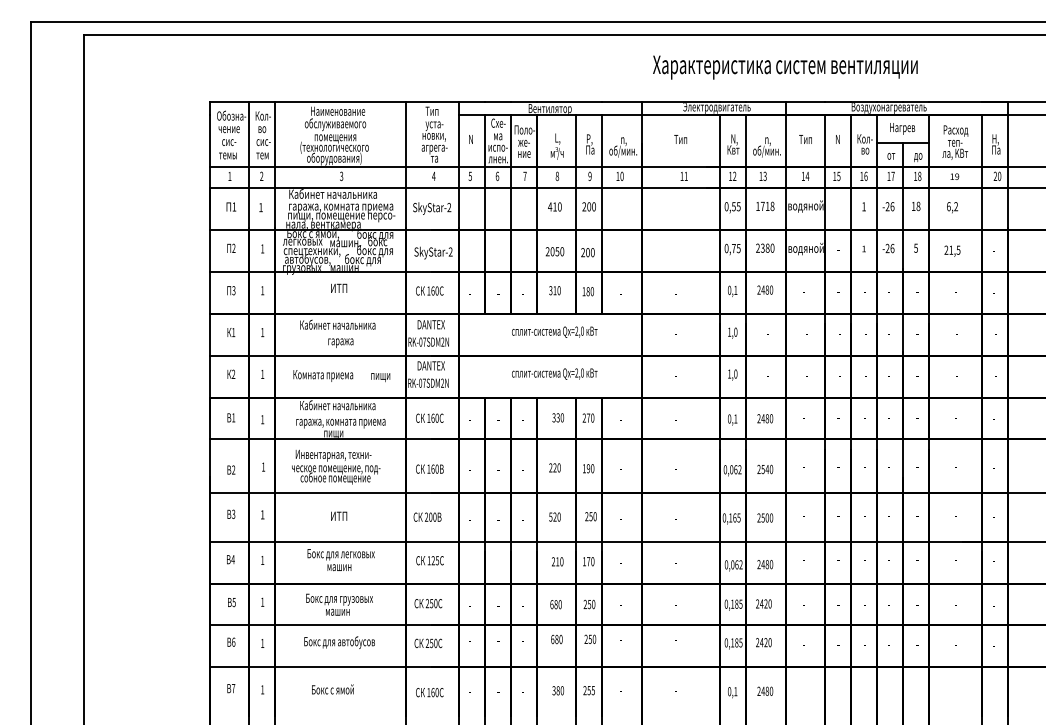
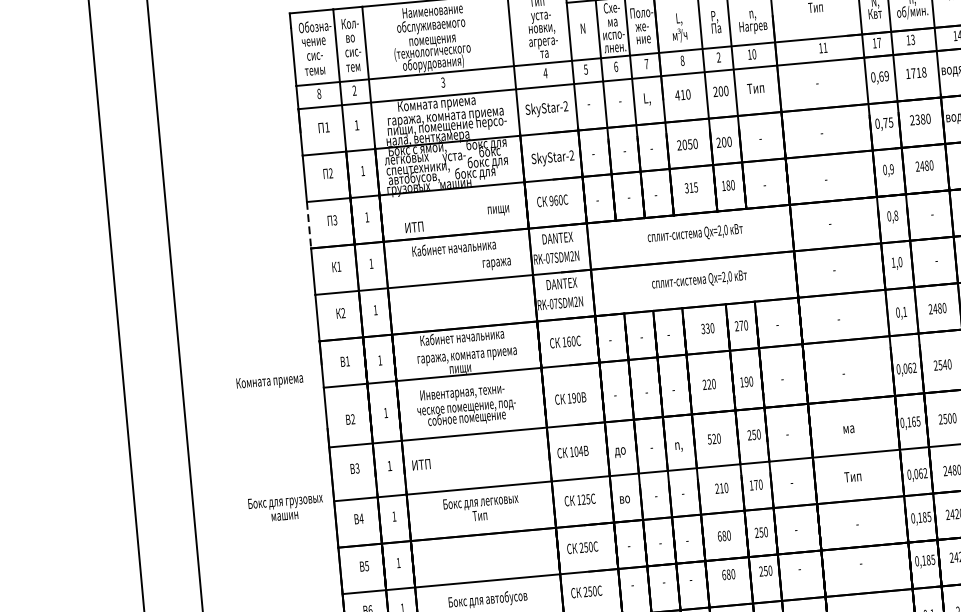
text: (623, 151) -> (753, 26), об/мин. -> Нагрев
text: (229, 175) -> (318, 92), 1 -> 8
text: (734, 175) -> (878, 41), 12 -> 17
text: (589, 176) -> (718, 57), 9 -> 2
text: (332, 195) -> (435, 104), Кабинет начальника -> Комната приема
text: (620, 206) -> (755, 87), - -> Тип
text: (736, 206) -> (884, 76), 0,55 -> 0,69
text: (522, 207) -> (646, 98), - -> L,
text: (345, 244) -> (454, 157), машин, -> уста-
text: (339, 287) -> (414, 226), moved
text: (428, 290) -> (551, 200), 160 -> 960
text: (558, 290) -> (695, 187), 310 -> 315
text: (735, 290) -> (891, 169), 0,1 -> 0,9
line: (210, 292) -> (309, 224), solid -> dashed
text: (732, 331) -> (892, 215), 1,0 -> 0,8
text: (340, 342) -> (496, 263), moved
text: (323, 375) -> (270, 381), moved
text: (380, 377) -> (498, 210), moved
text: (432, 468) -> (573, 397), 160 -> 190
text: (339, 515) -> (421, 463), moved
text: (430, 516) -> (576, 450), 200 -> 104
text: (675, 519) -> (848, 429), - -> ма
text: (469, 521) -> (619, 452), - -> до
text: (522, 521) -> (678, 447), - -> n,
text: (675, 561) -> (852, 476), - -> Тип
text: (469, 563) -> (624, 499), - -> во
text: (339, 566) -> (480, 515), машин -> Тип
text: (339, 604) -> (285, 507), moved

